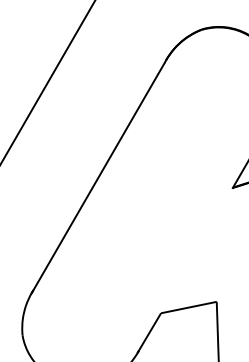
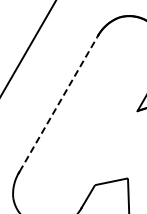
line: (99, 176) -> (58, 104), solid -> dashed

